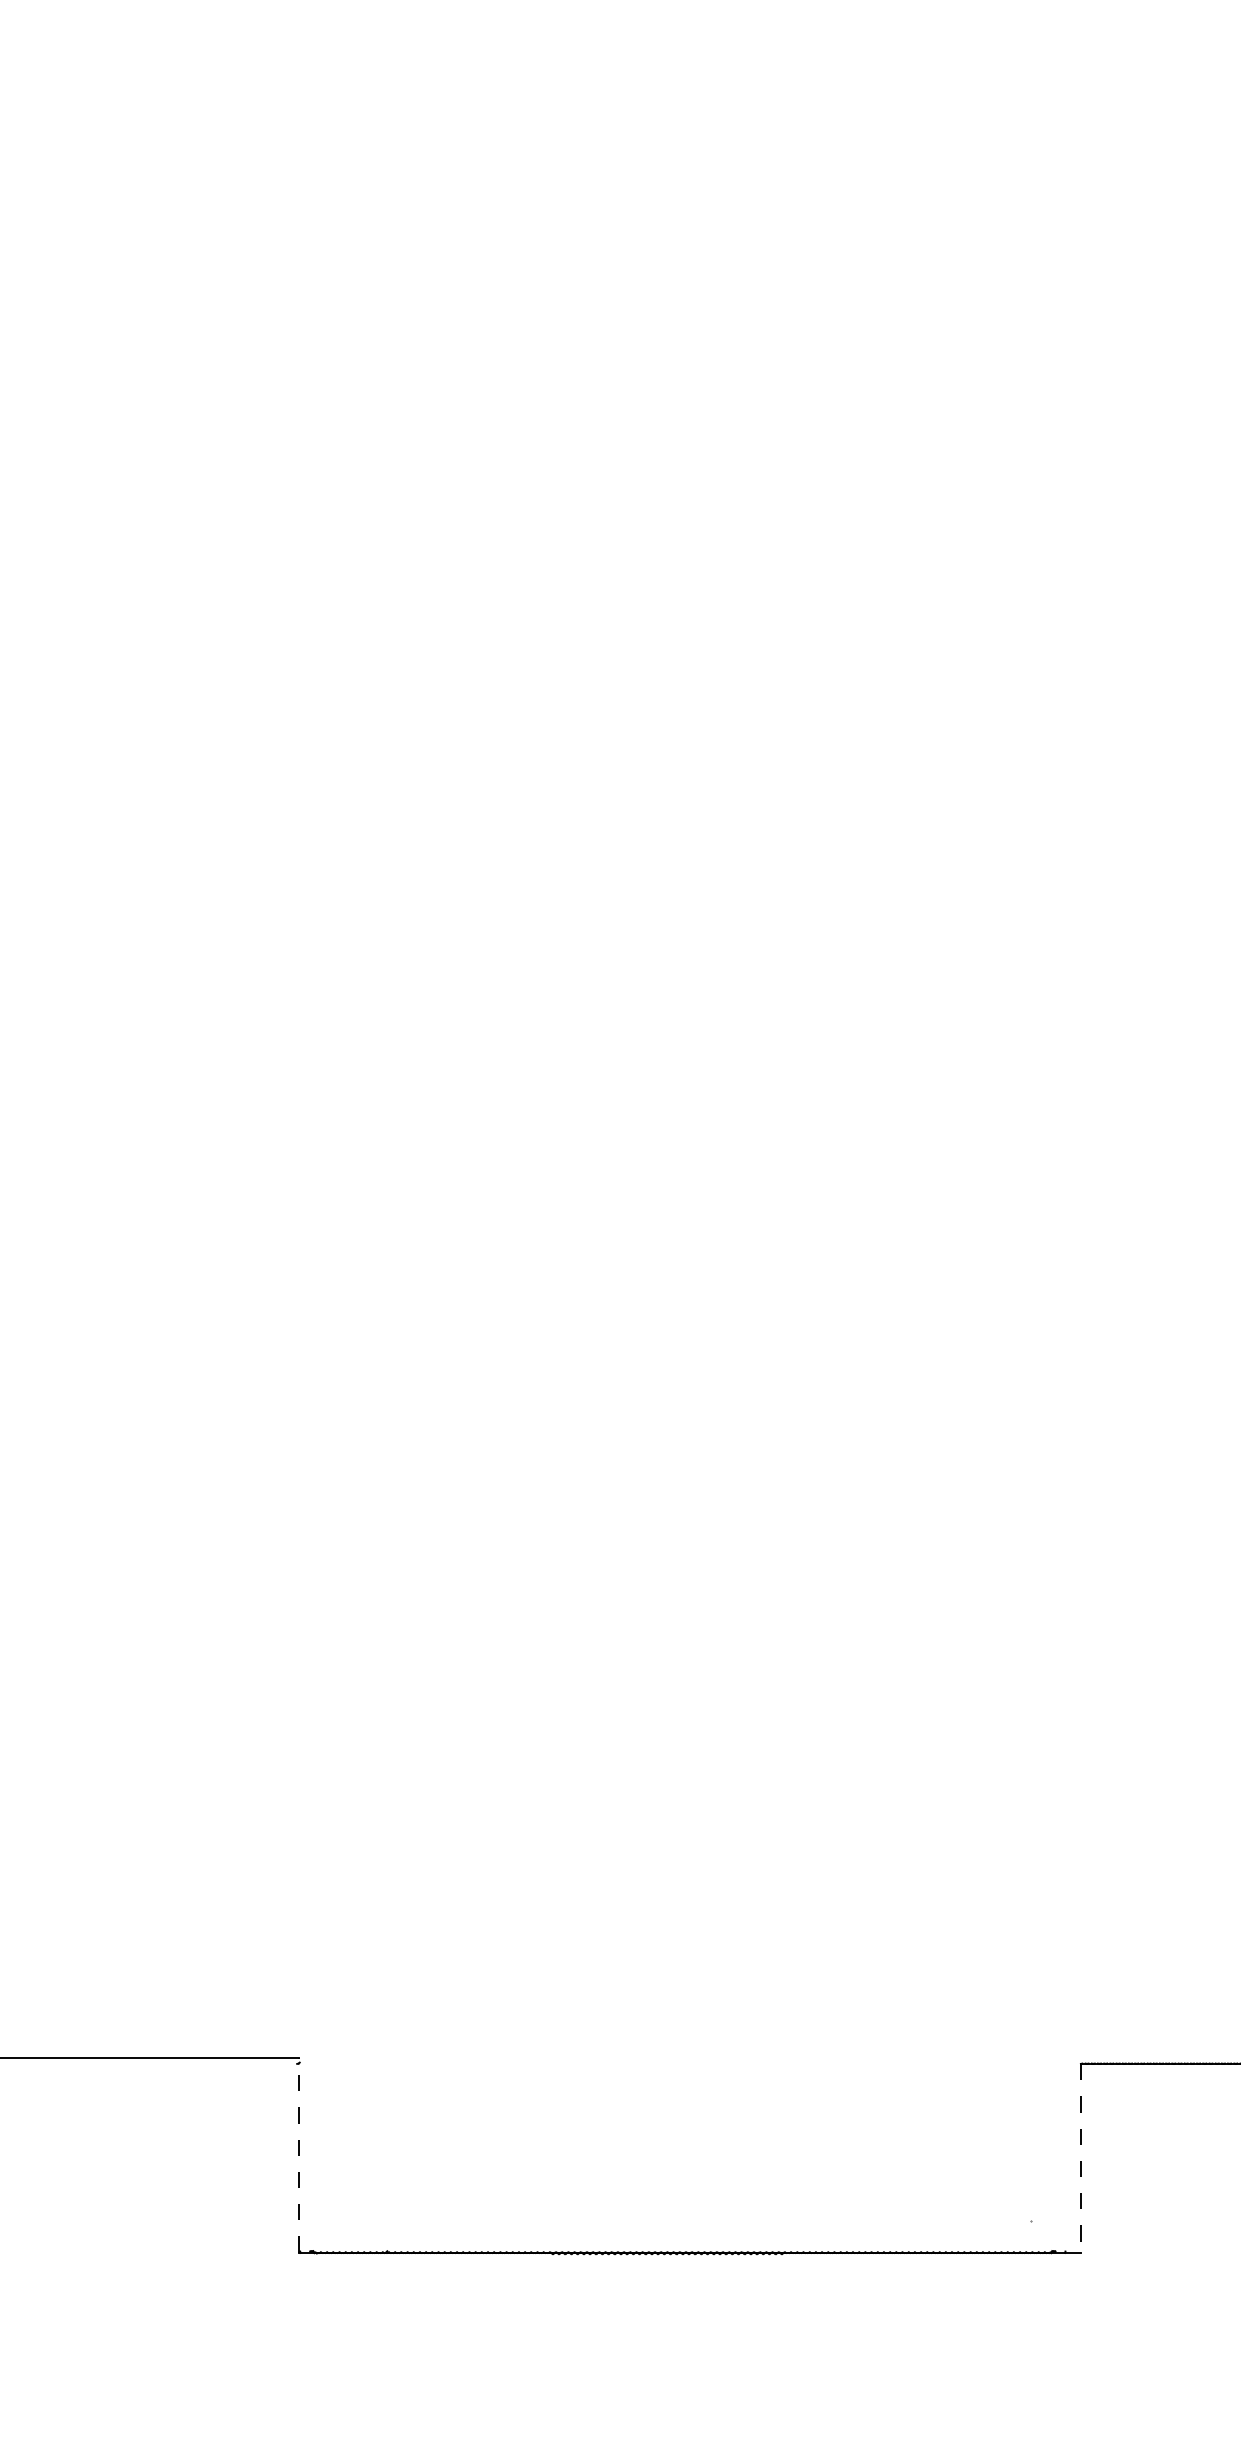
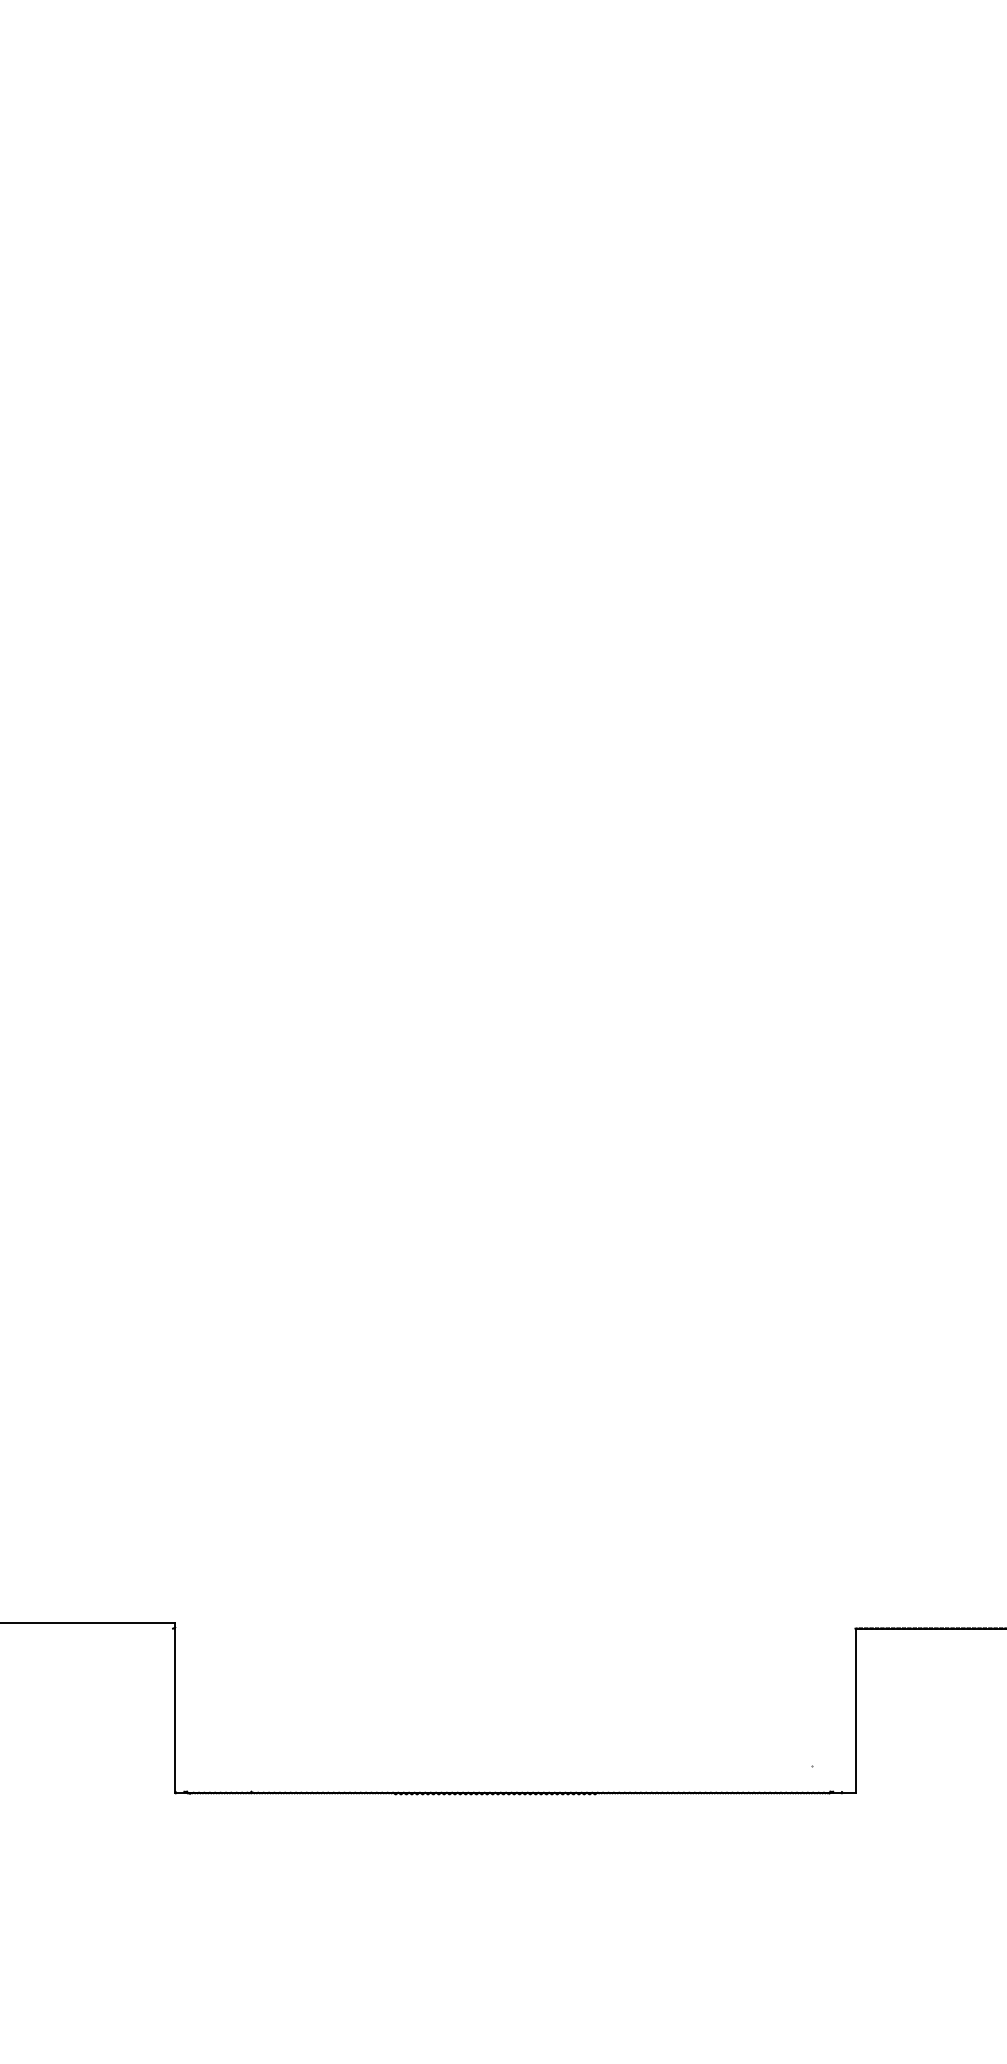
line: (298, 2154) -> (174, 1707), dashed -> solid
line: (1081, 2158) -> (855, 1710), dashed -> solid

